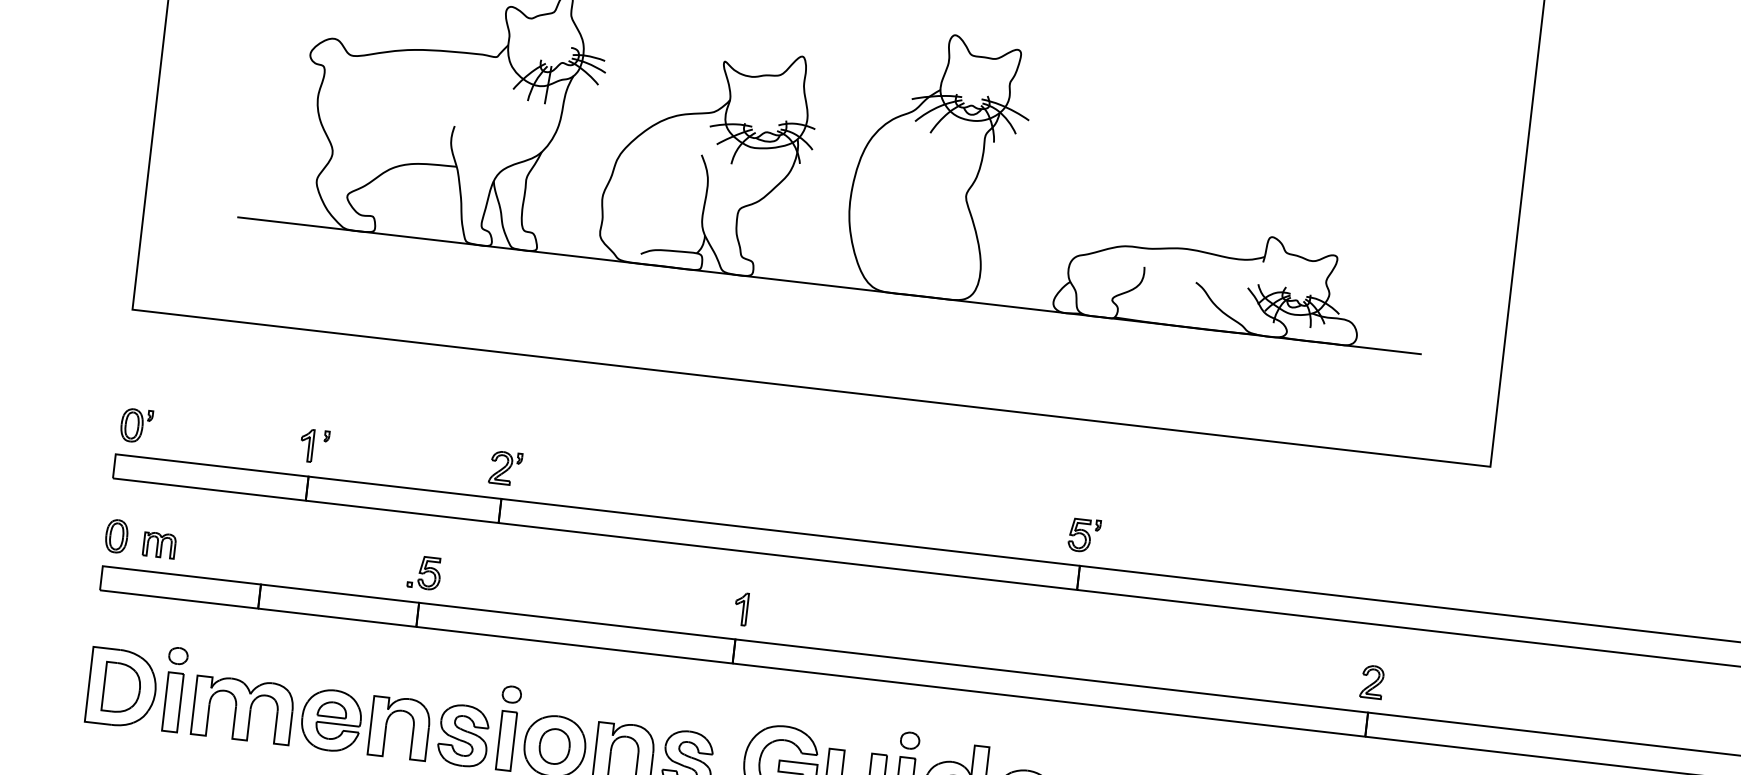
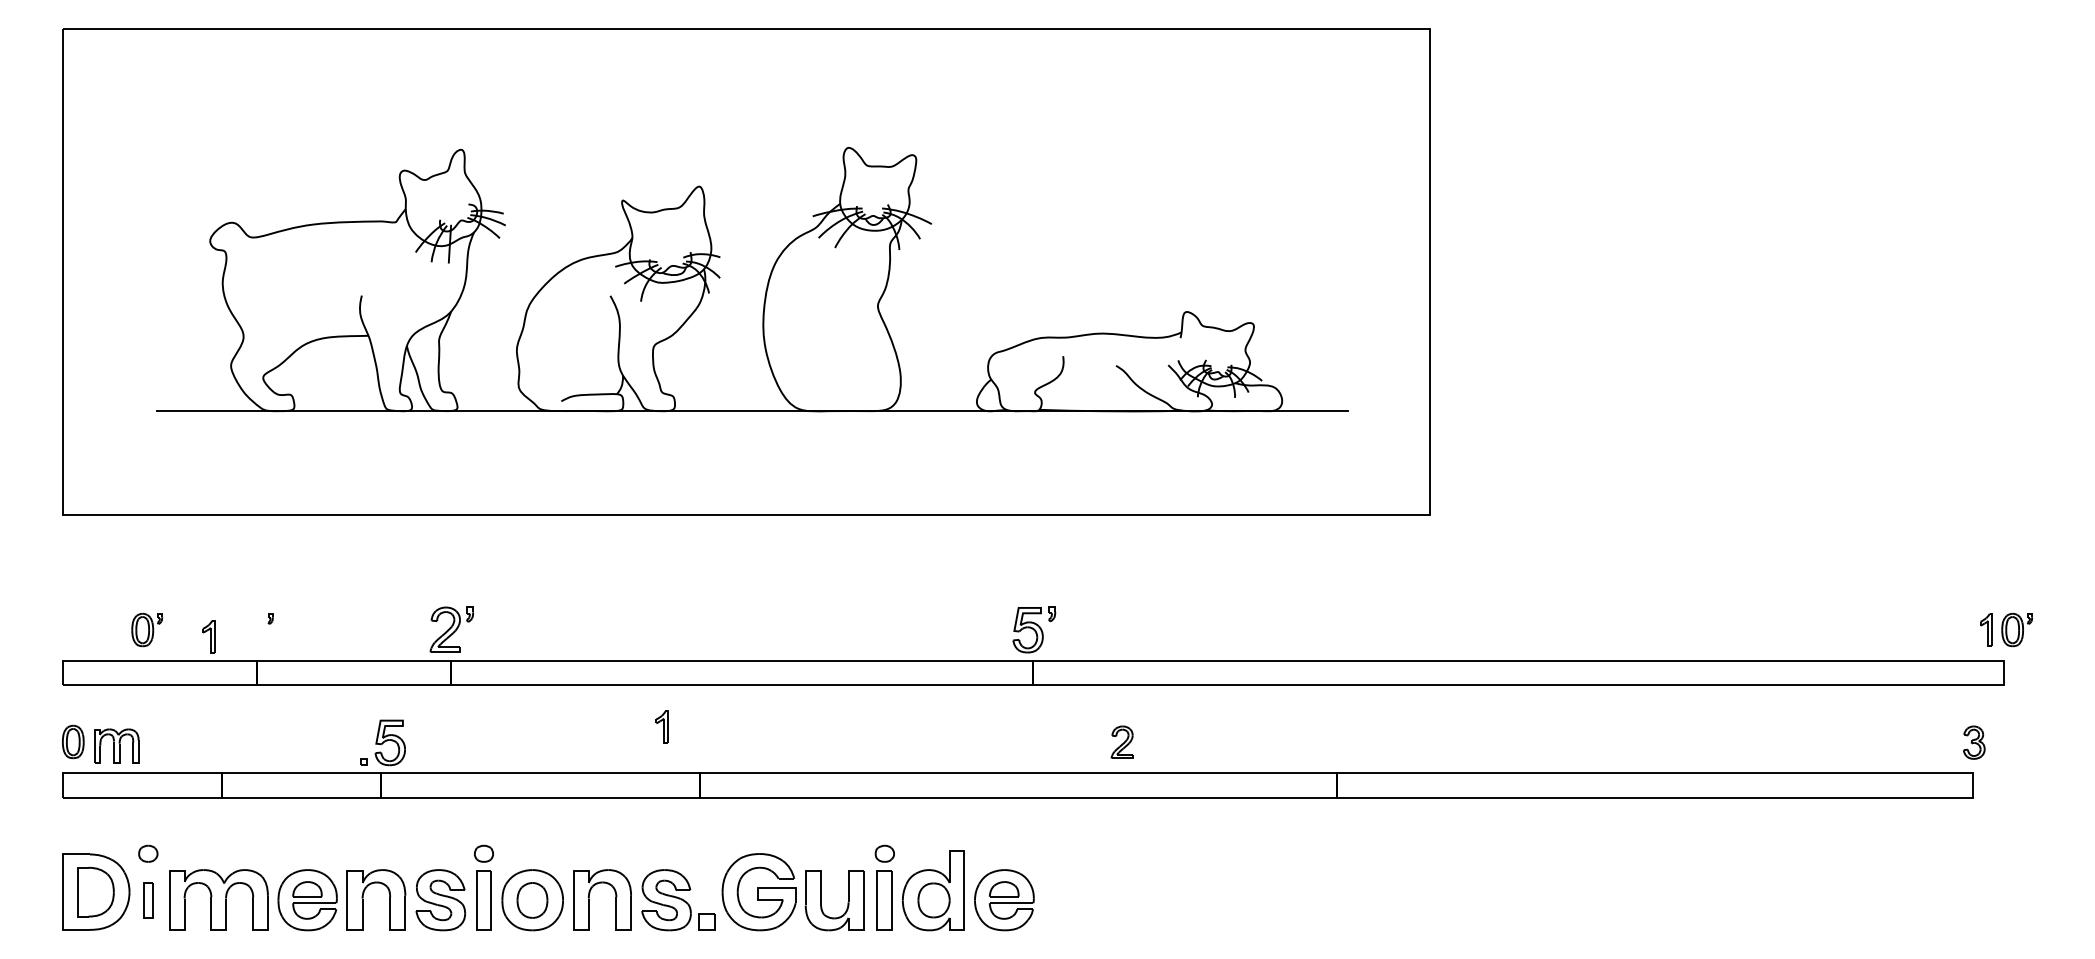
part: (136, 425) -> (147, 629), moved
part: (306, 445) -> (208, 636), moved
part: (505, 468) -> (451, 629), size x1.4
part: (1084, 536) -> (1034, 630), size x1.4
part: (159, 544) -> (116, 745), size x1.4
part: (424, 572) -> (383, 742), size x1.4
part: (740, 608) -> (661, 726), moved
part: (1371, 681) -> (1121, 741), moved
part: (173, 702) -> (148, 900), size x0.6

